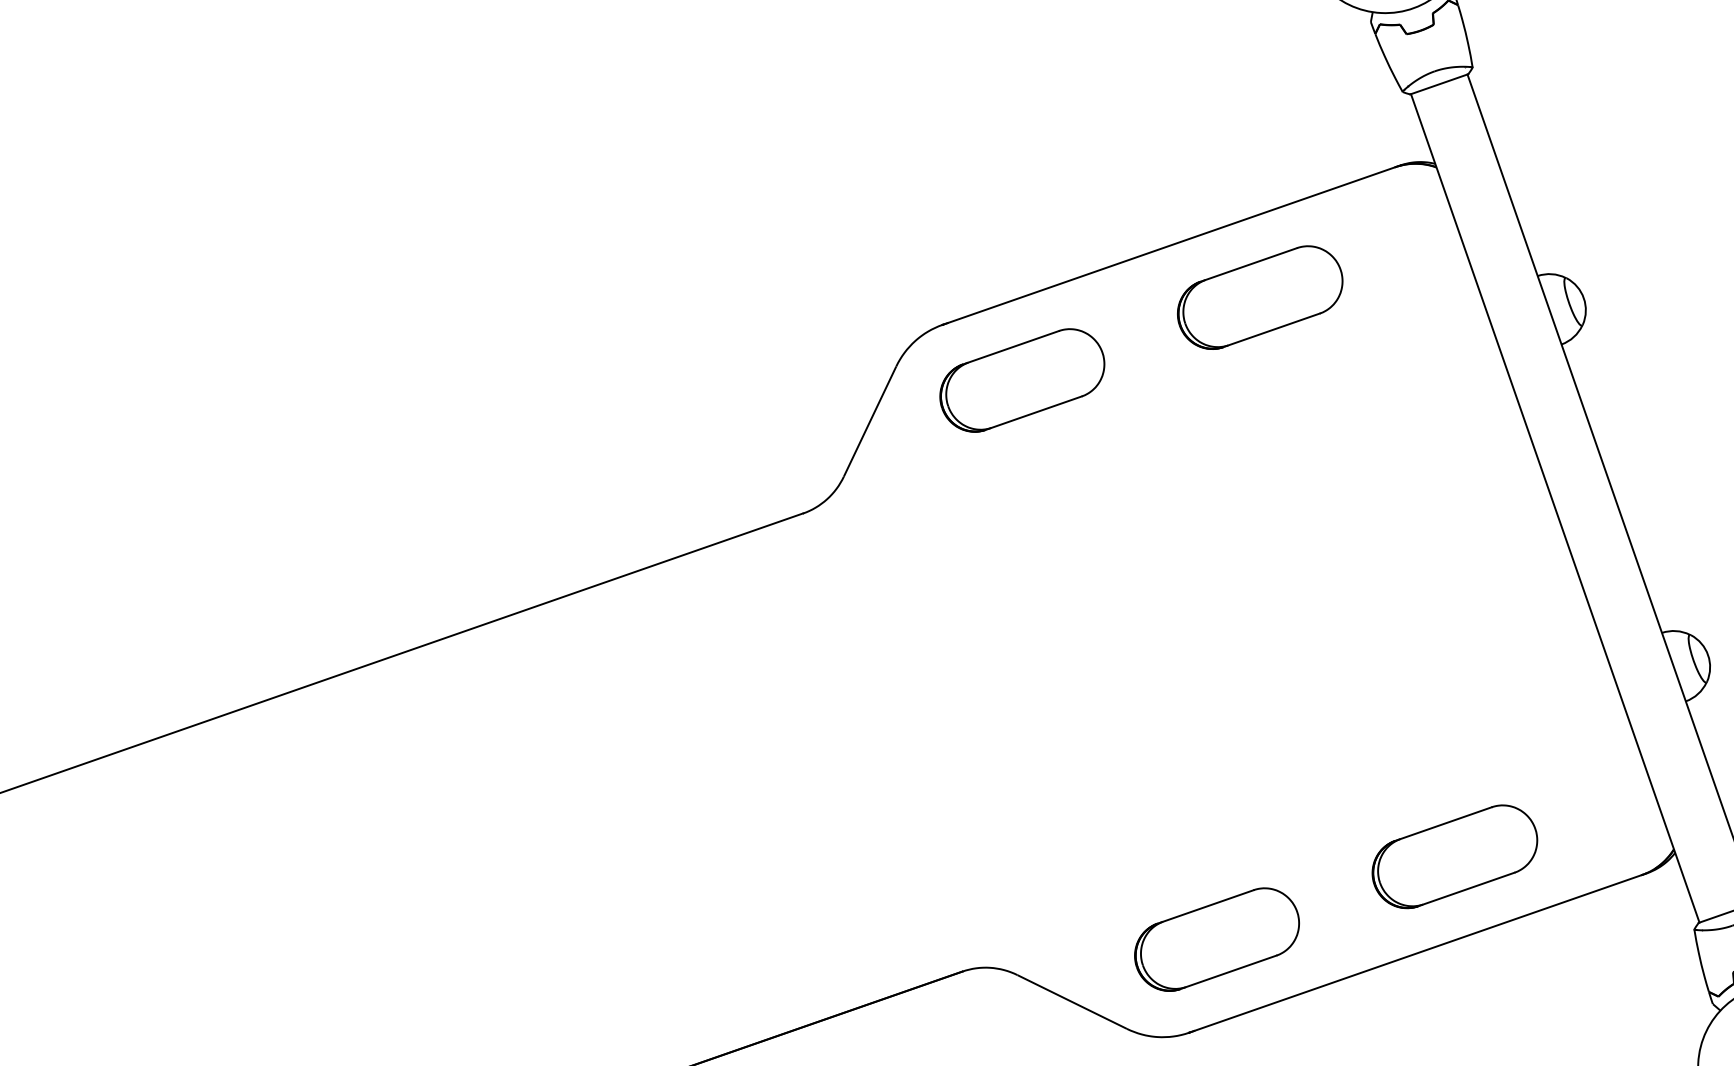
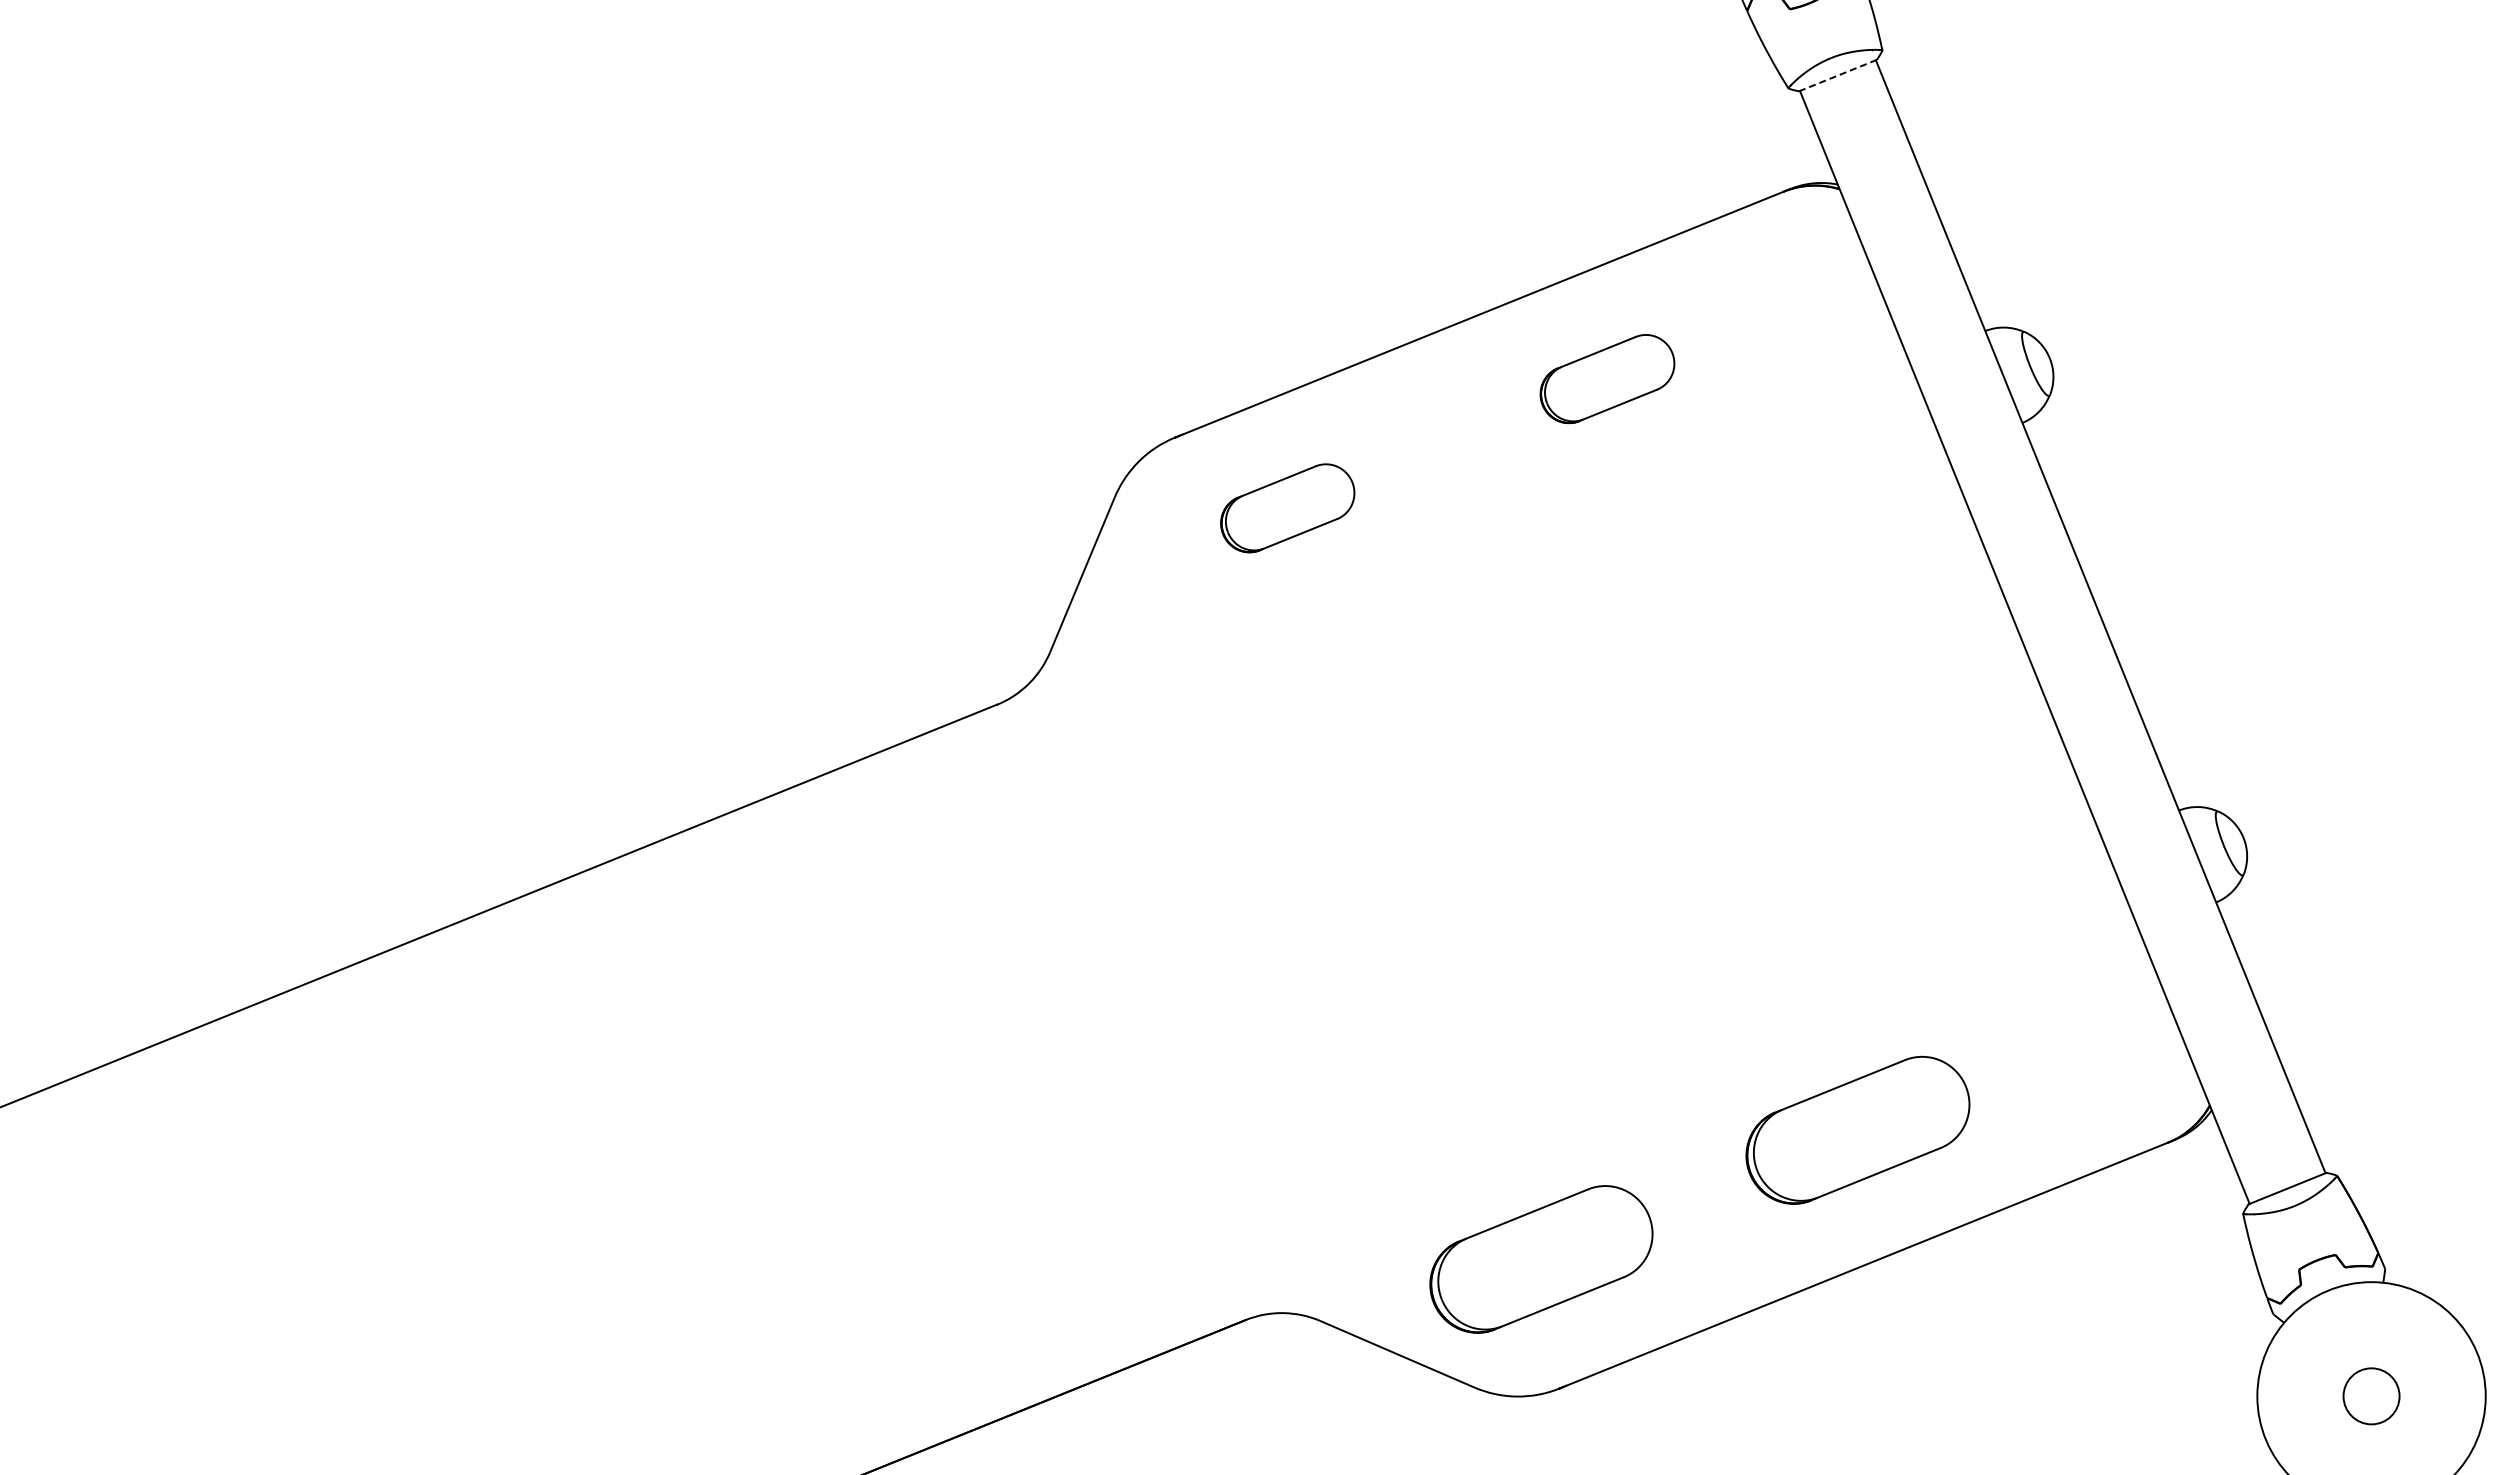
line: (1439, 84) -> (1838, 75), solid -> dashed
part: (1260, 297) -> (1607, 378), size x0.6
part: (1022, 380) -> (1287, 508), size x0.6
part: (1454, 856) -> (1857, 1129), moved
part: (1217, 939) -> (1541, 1259), moved

